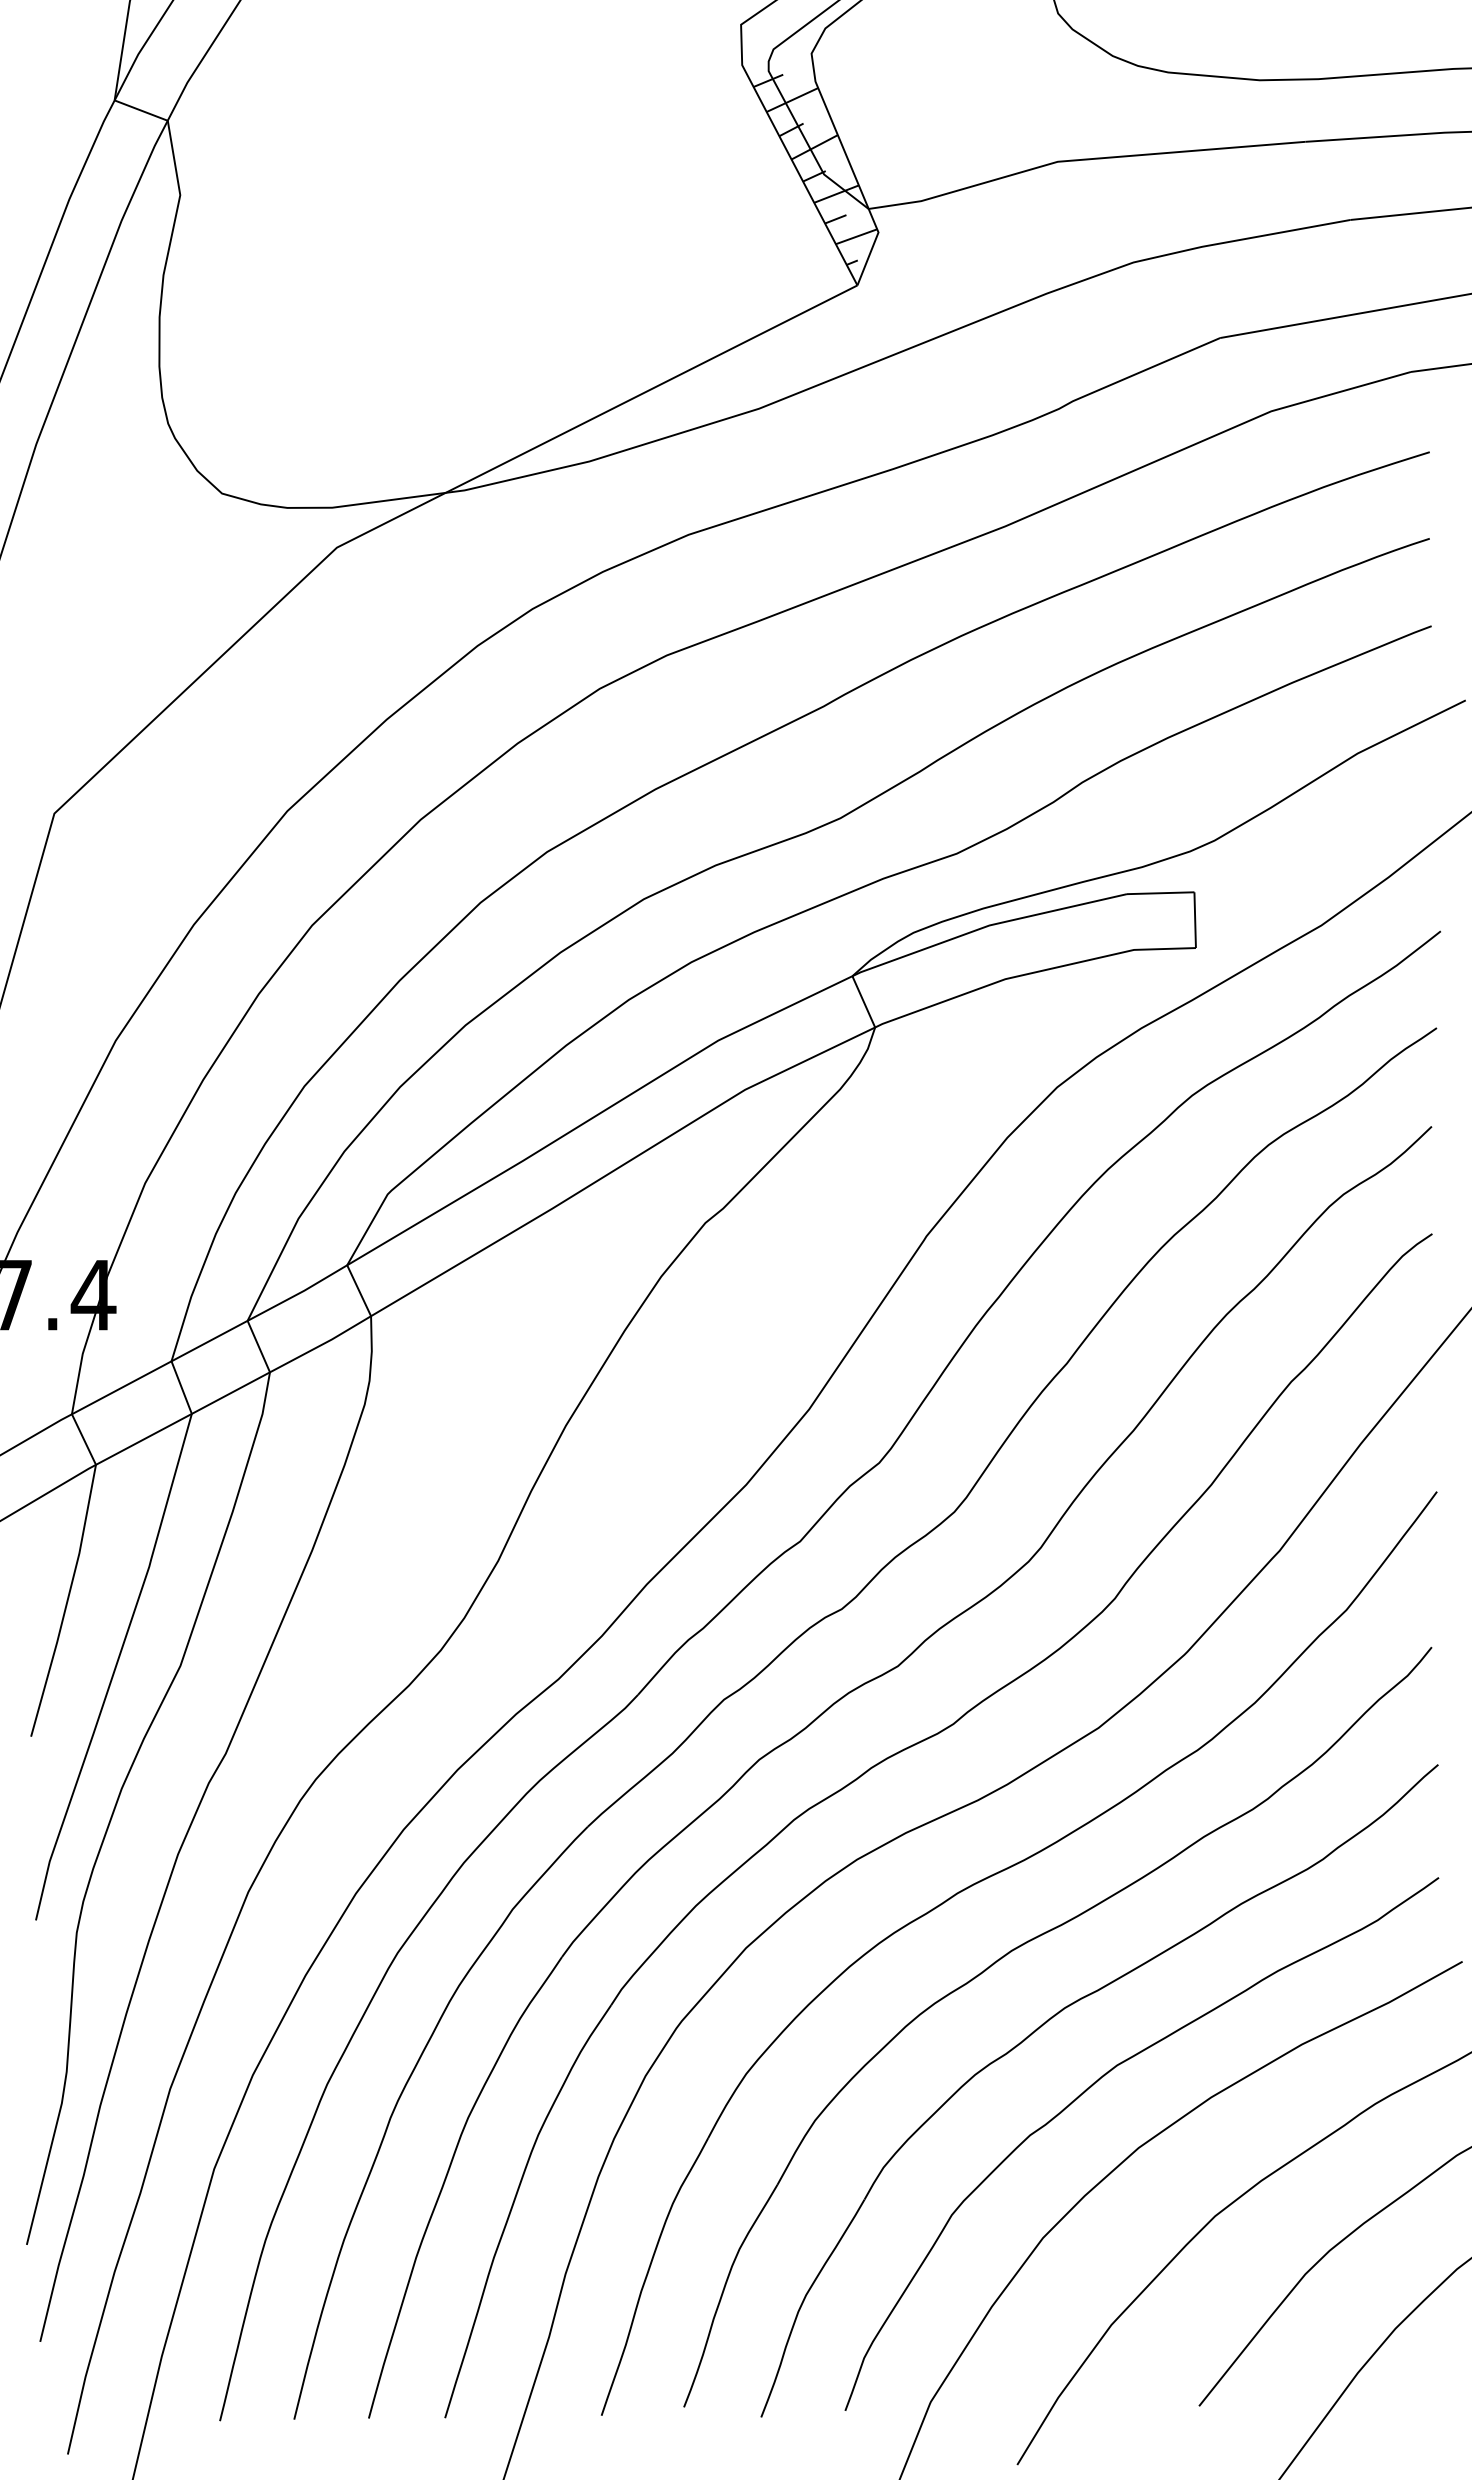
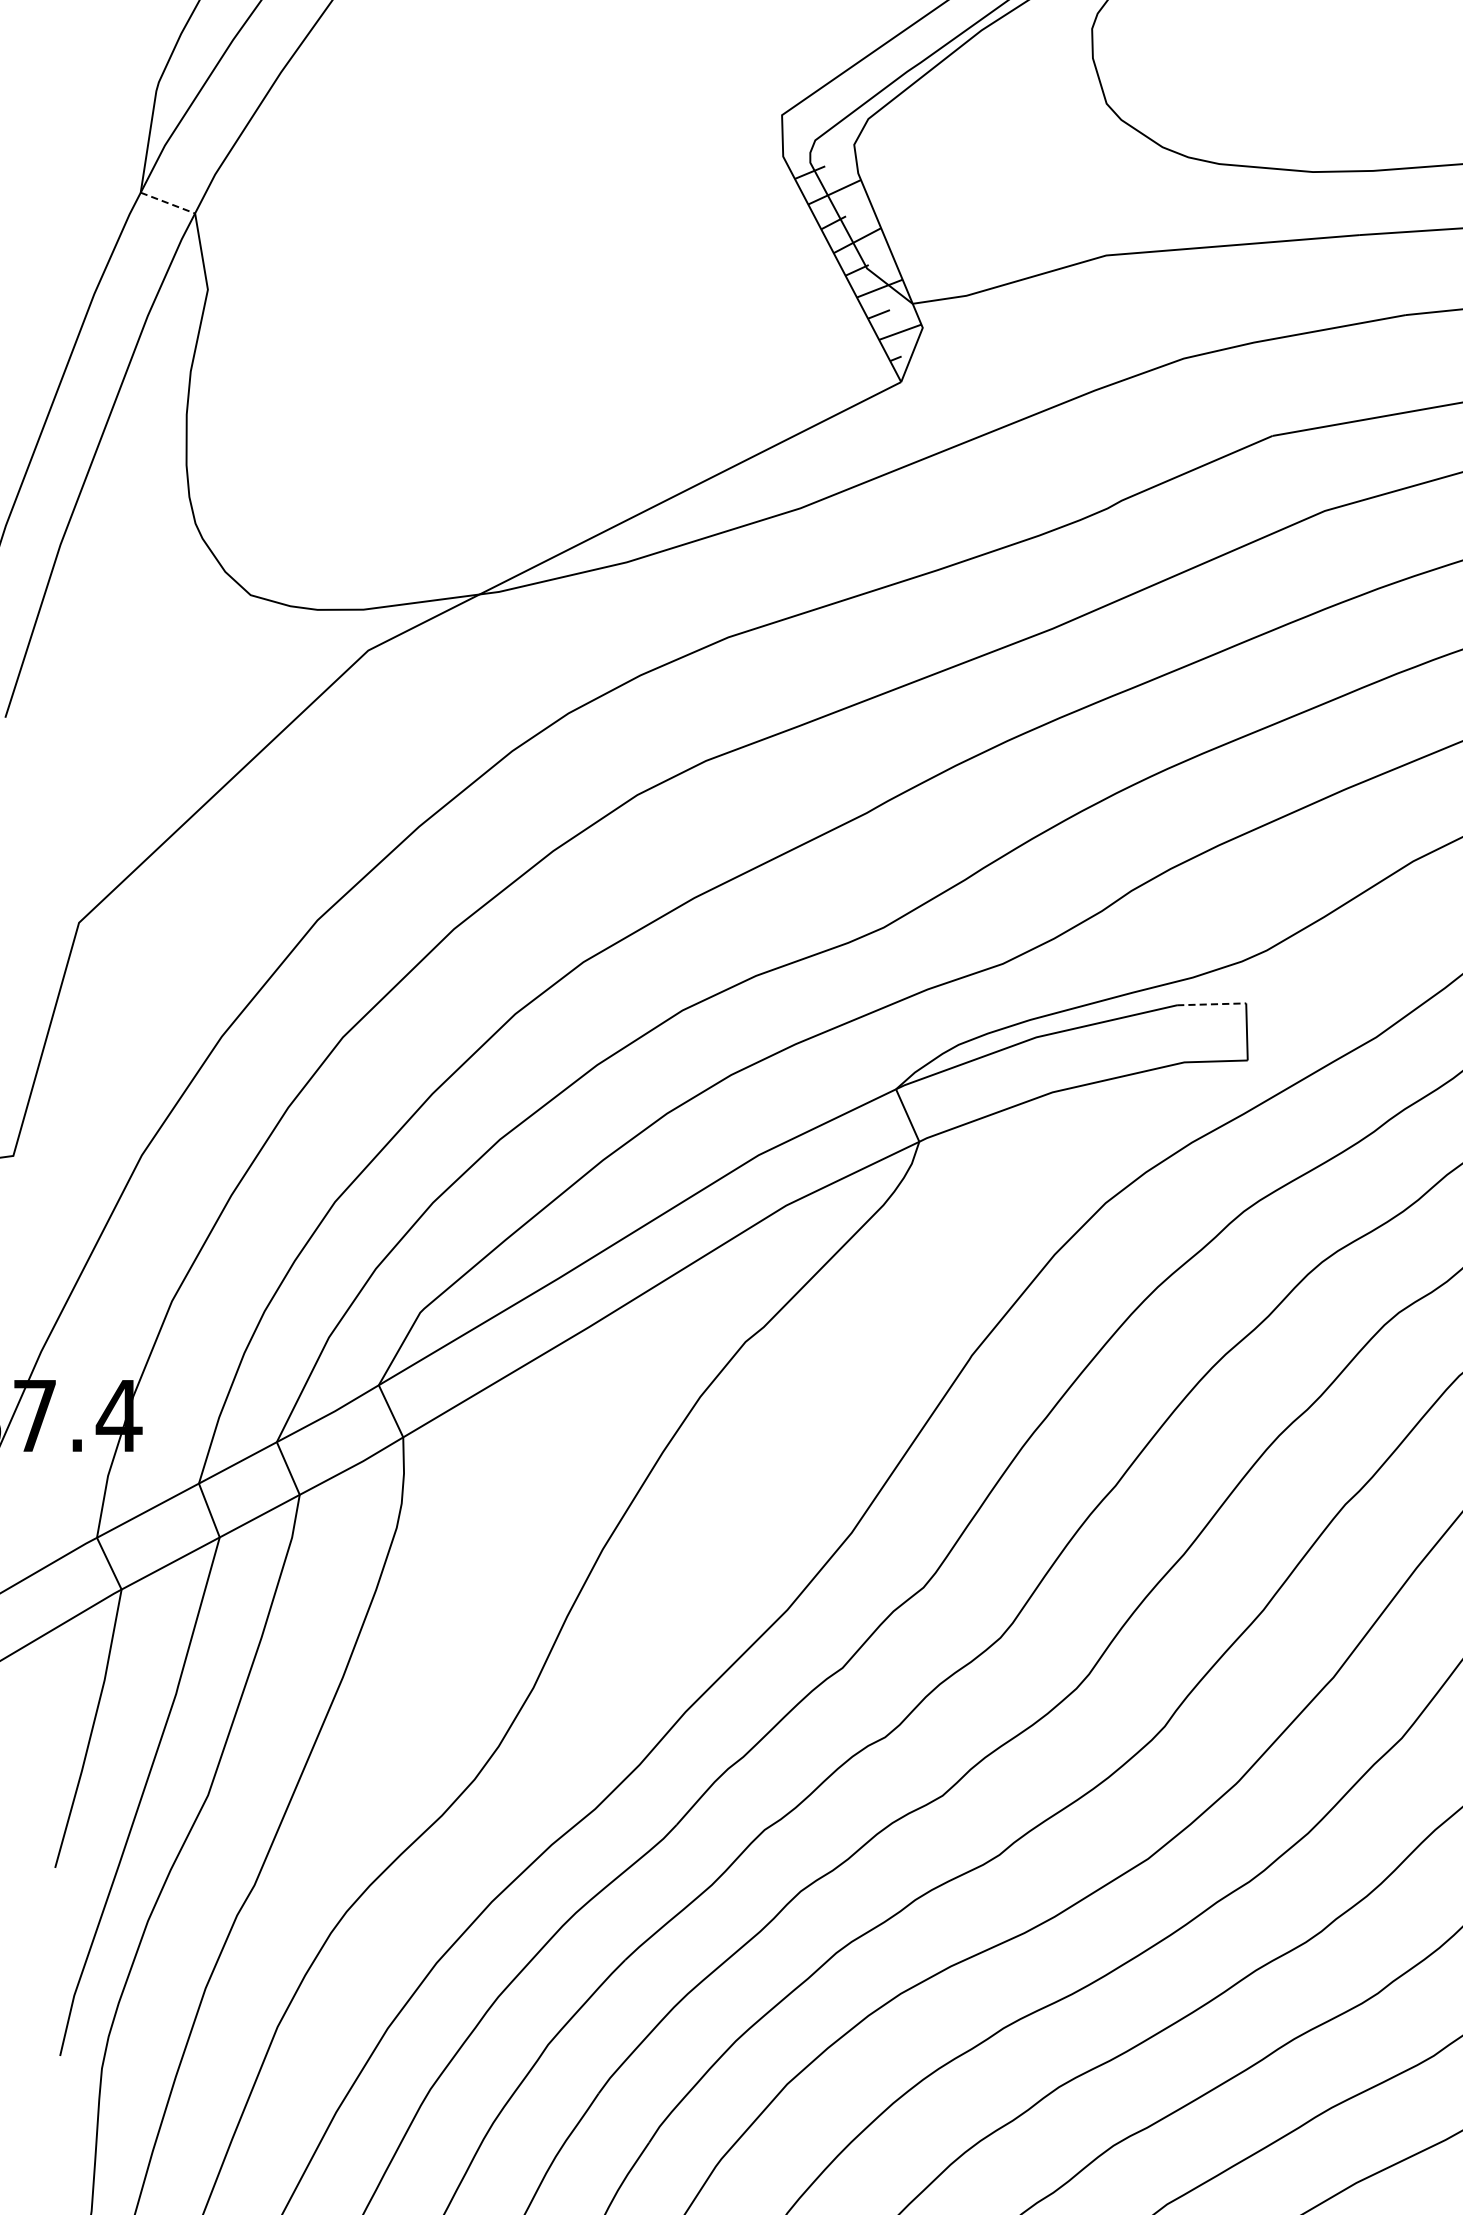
line: (141, 110) -> (168, 202), solid -> dashed
line: (1160, 893) -> (1211, 1004), solid -> dashed

